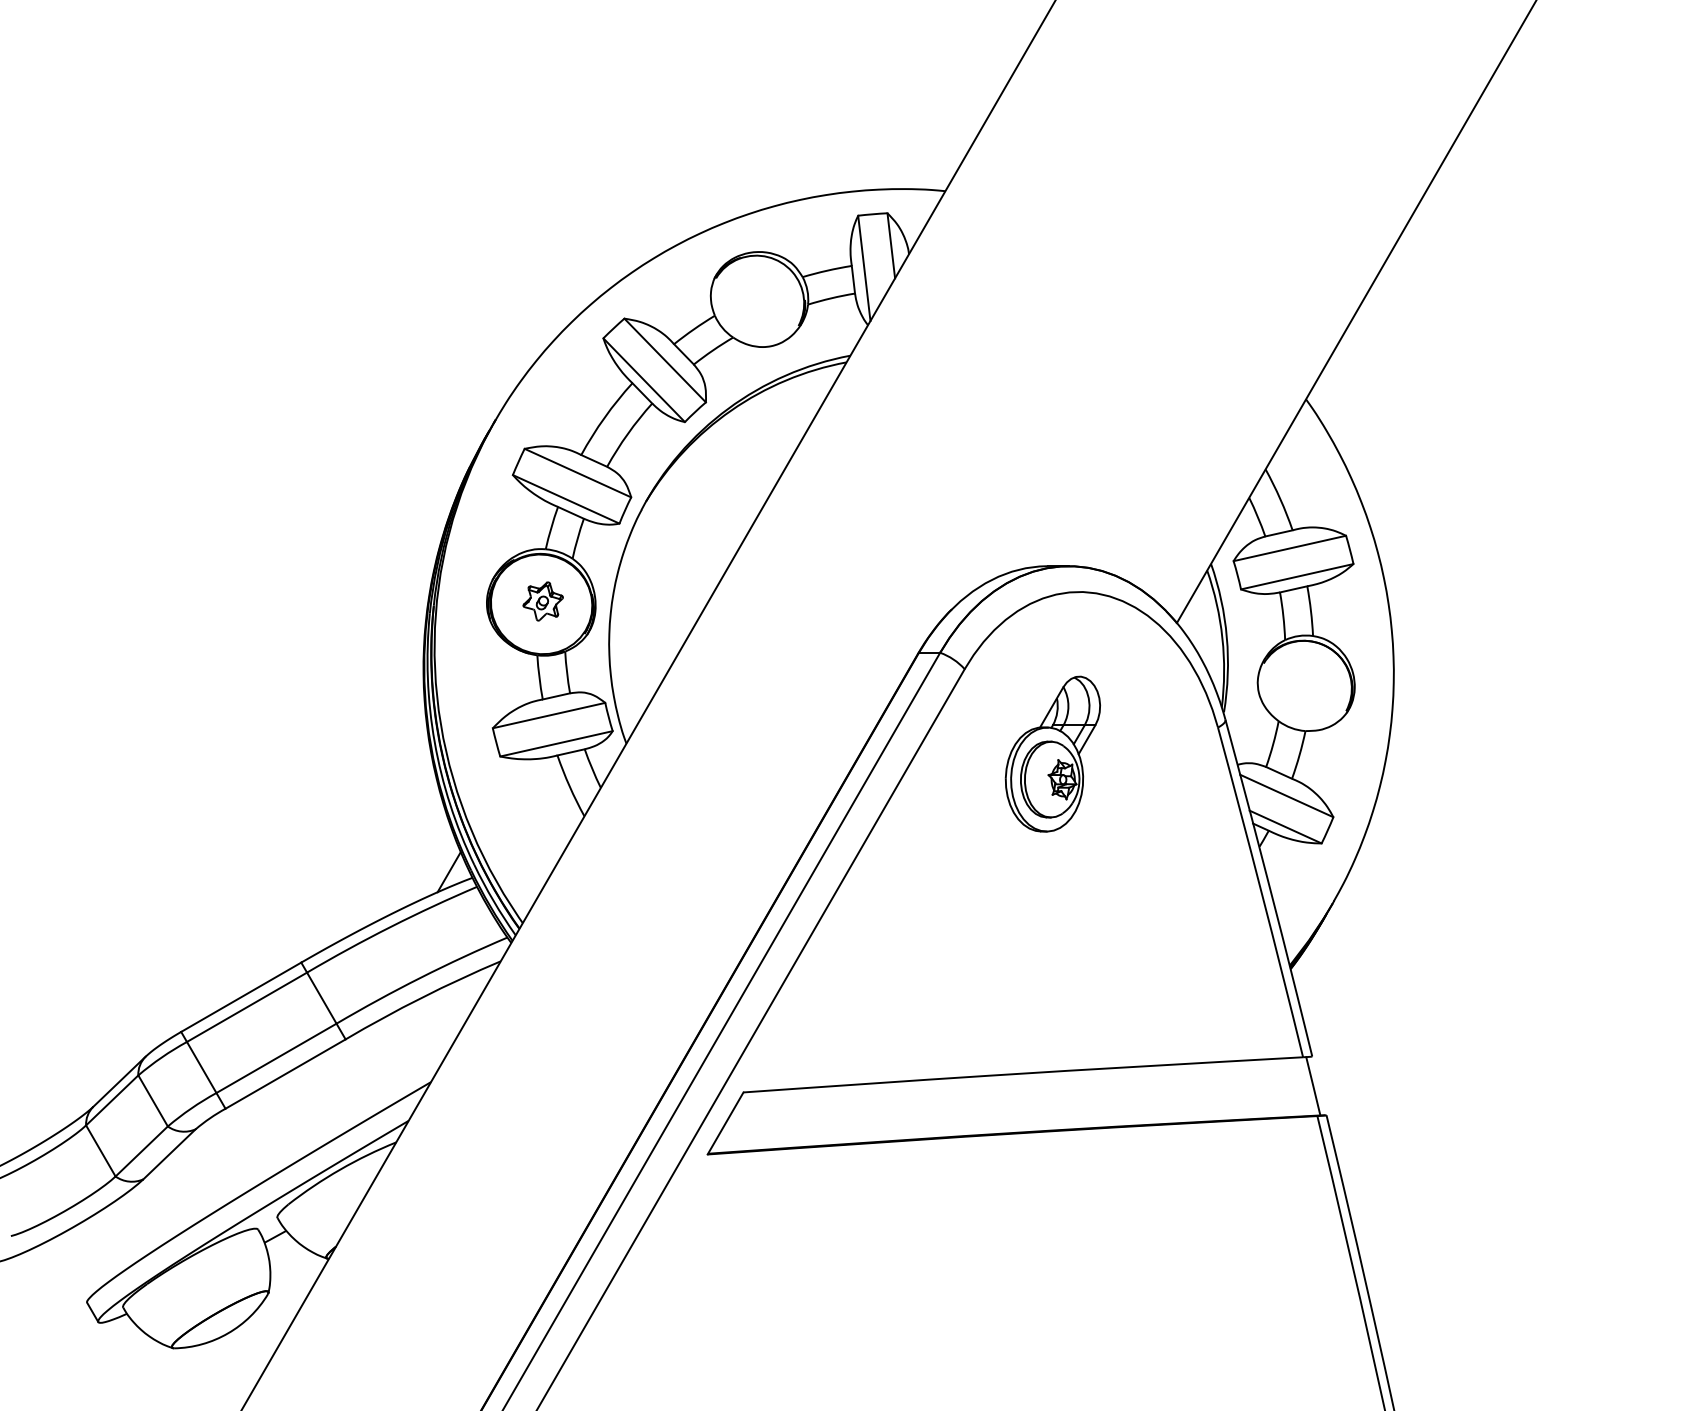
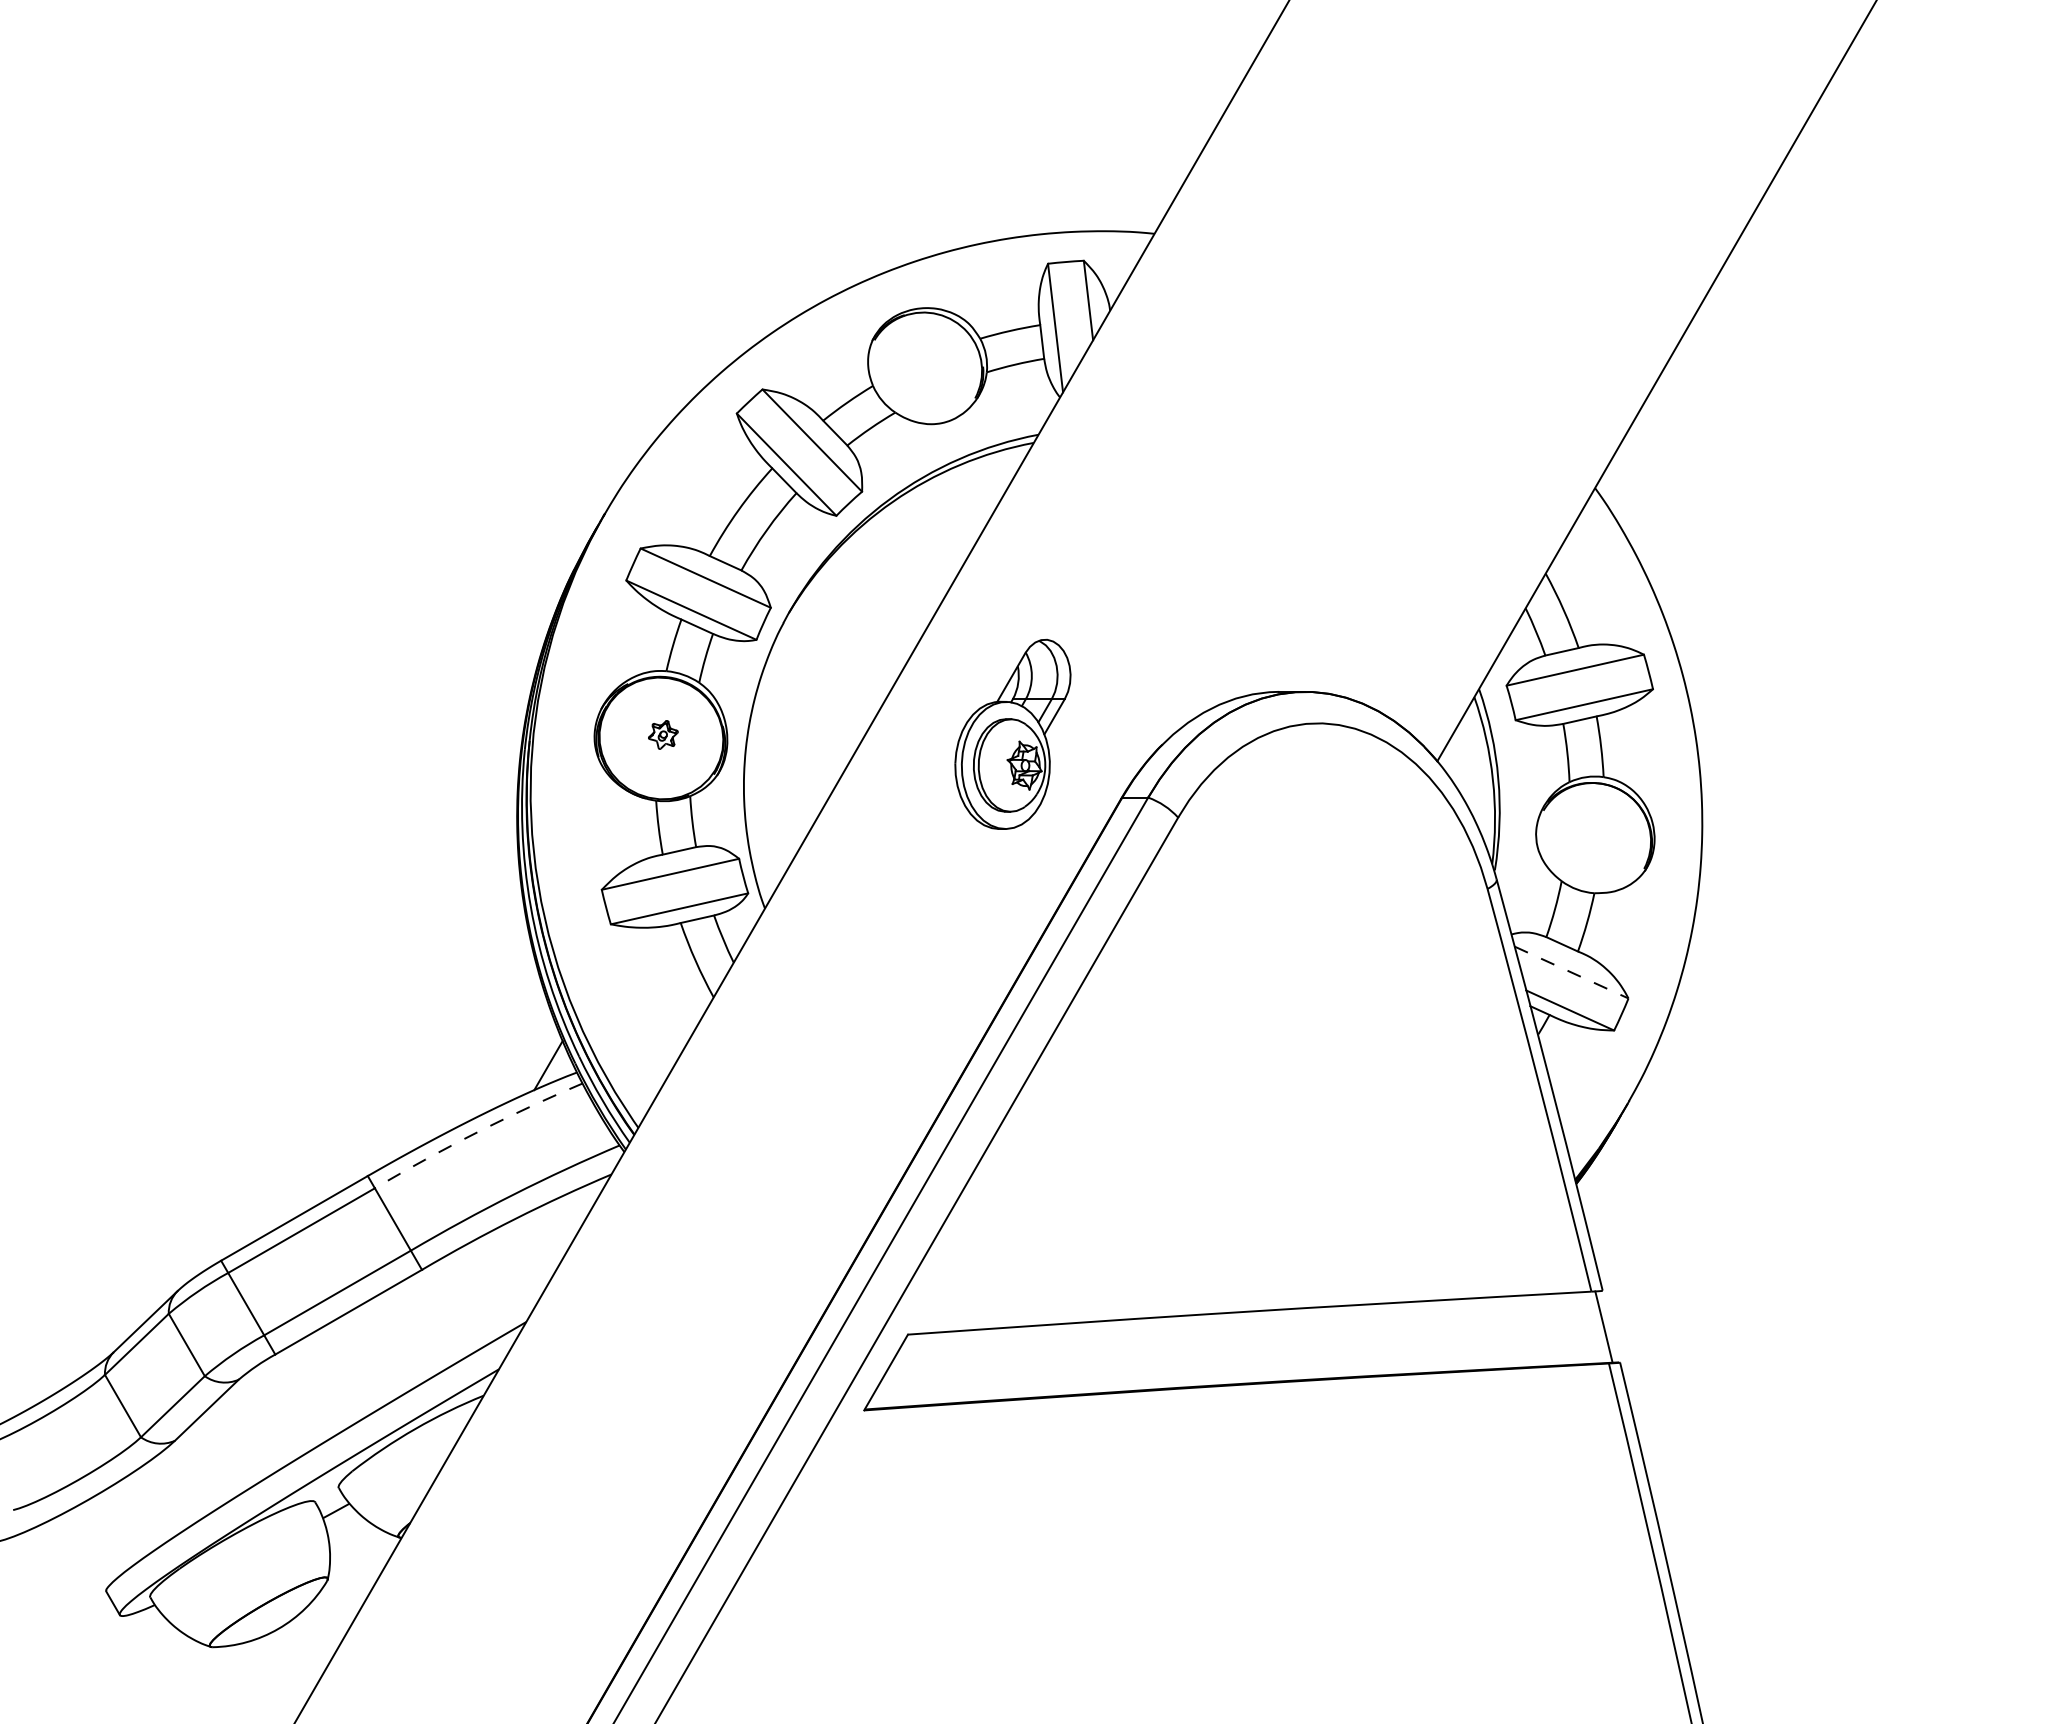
part: (543, 601) -> (663, 734), size x0.6
part: (1052, 753) -> (1012, 733), moved
line: (1286, 795) -> (1571, 972), solid -> dashed
arc: (391, 926) -> (477, 1132), solid -> dashed

